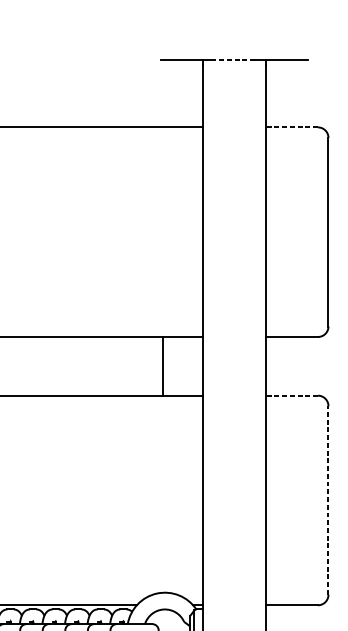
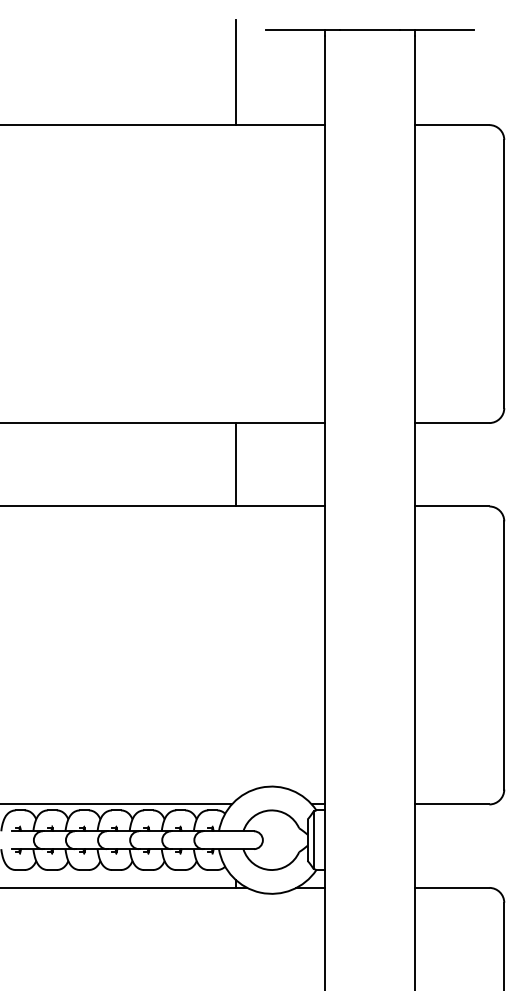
line: (234, 60) -> (370, 29), dashed -> solid
line: (140, 90) -> (236, 72), added
line: (291, 127) -> (451, 125), dashed -> solid
line: (163, 366) -> (236, 464), moved
line: (291, 395) -> (451, 506), dashed -> solid
line: (328, 499) -> (504, 654), dashed -> solid

